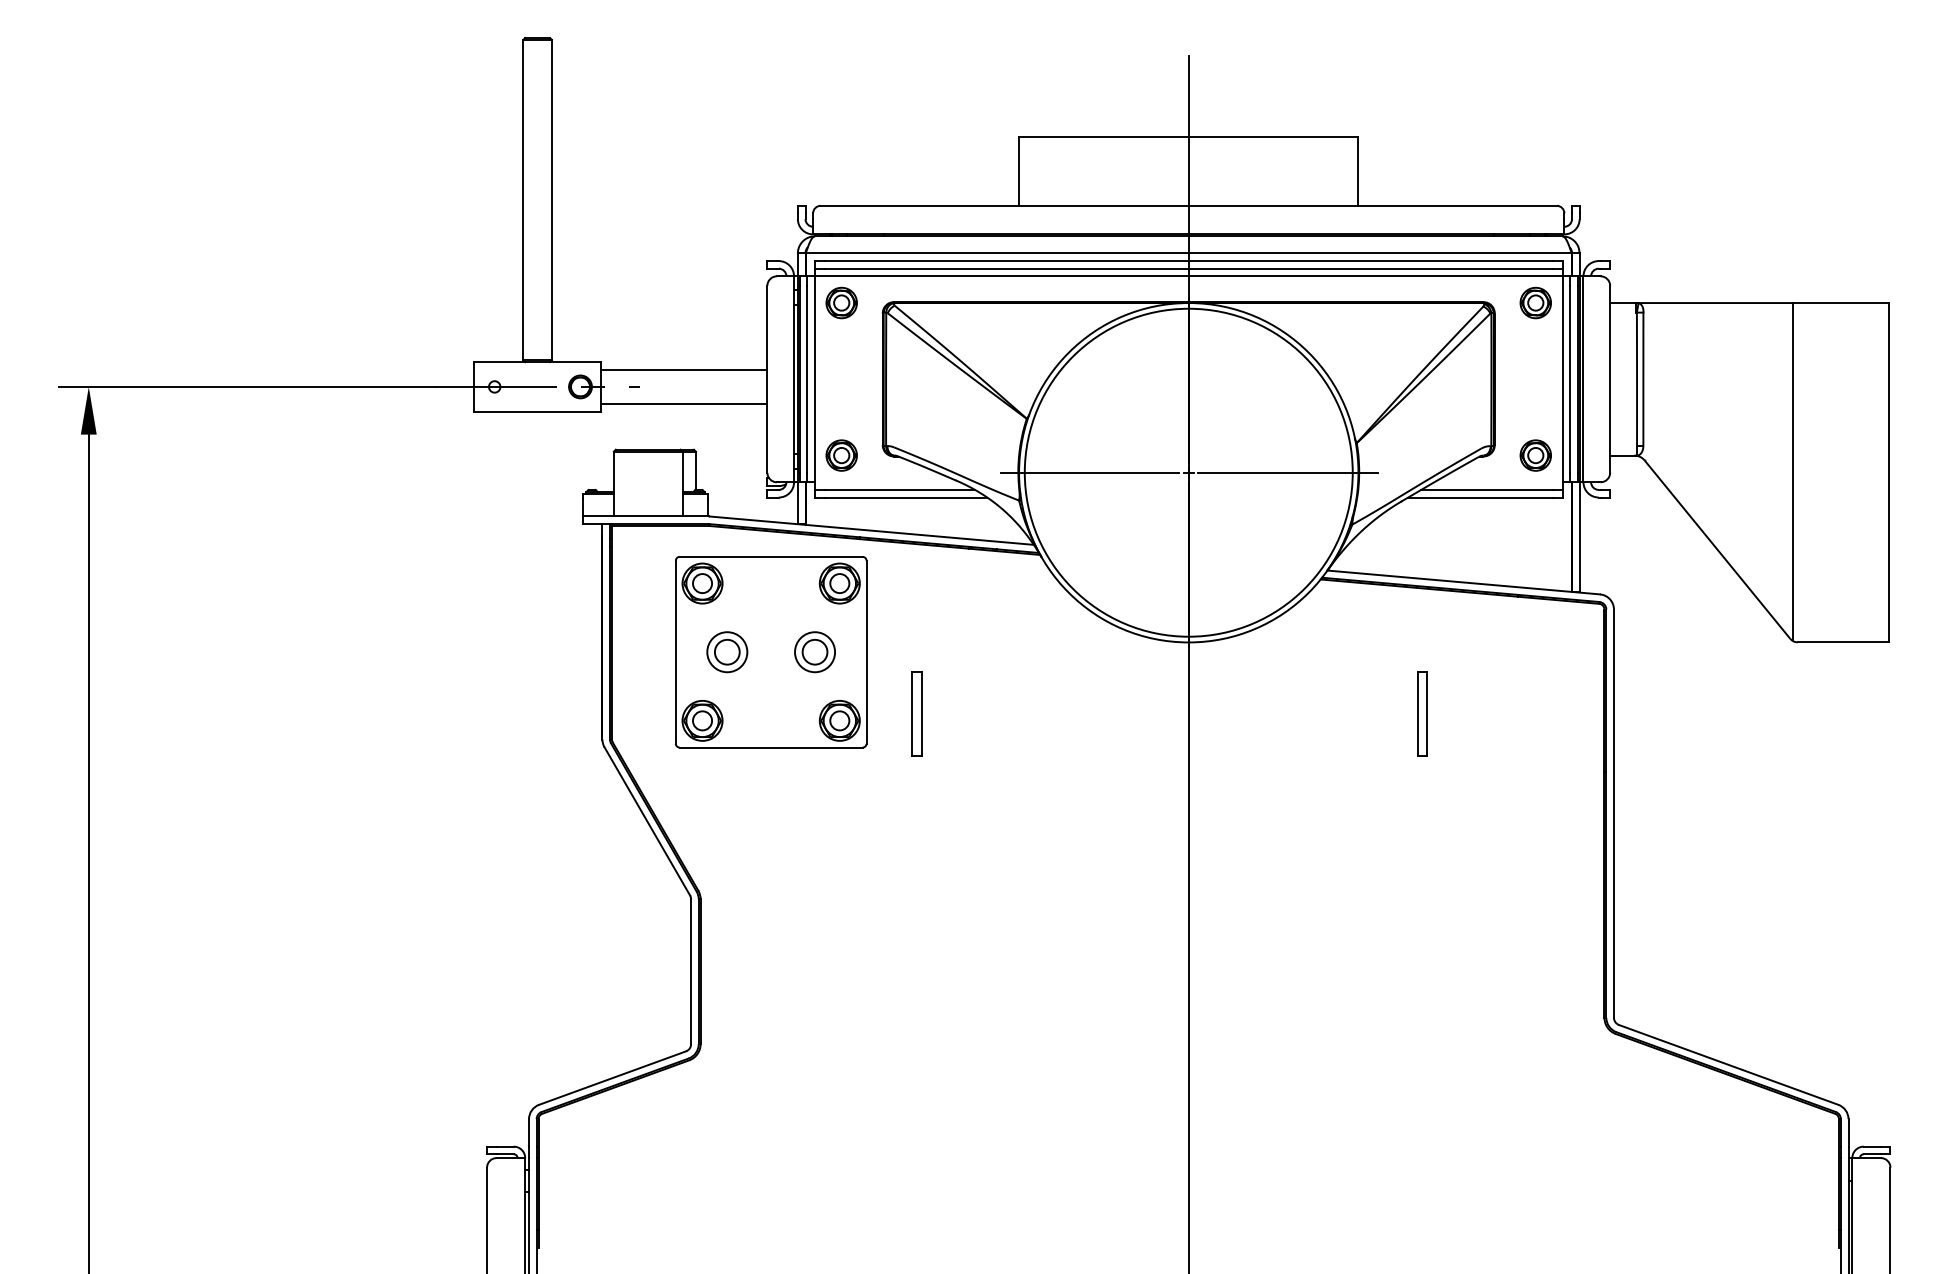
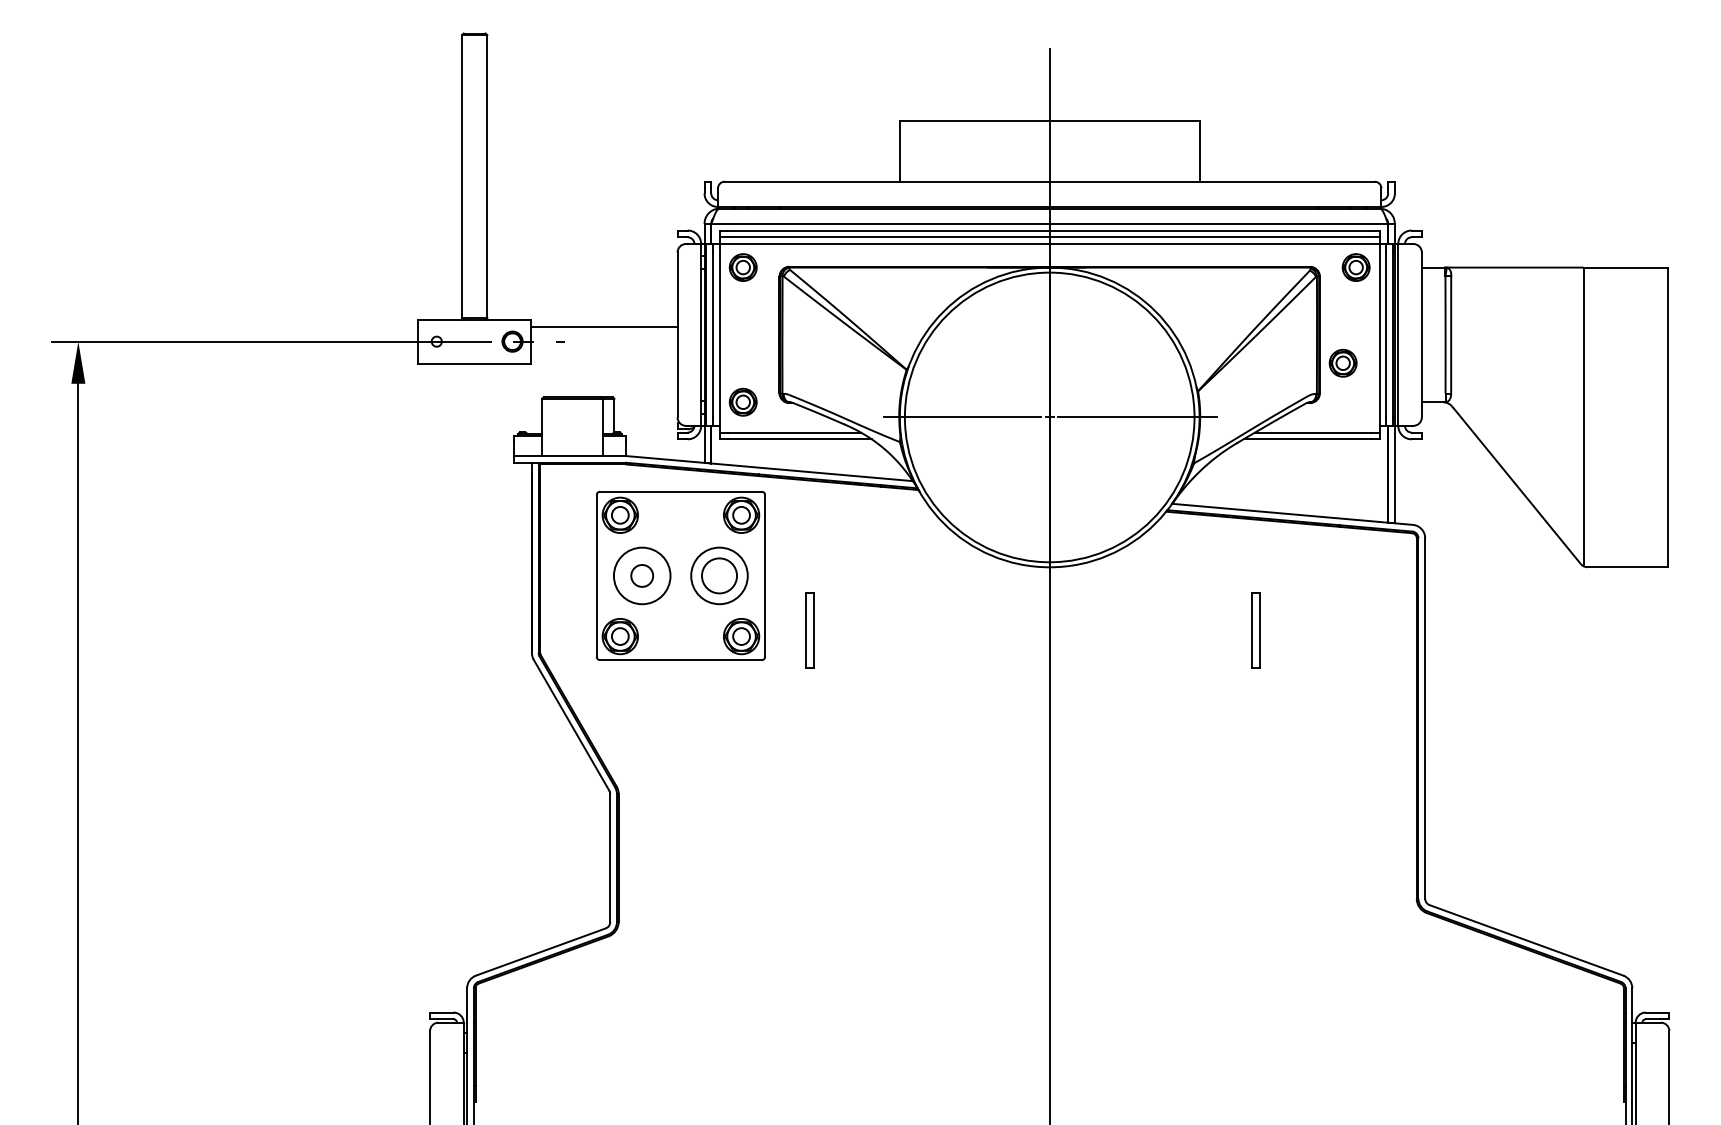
line: (684, 403) -> (604, 356), removed
part: (1535, 454) -> (1342, 362), moved
circle: (726, 651) -> (641, 575), size x1.6
part: (814, 651) -> (719, 575), size x1.6

